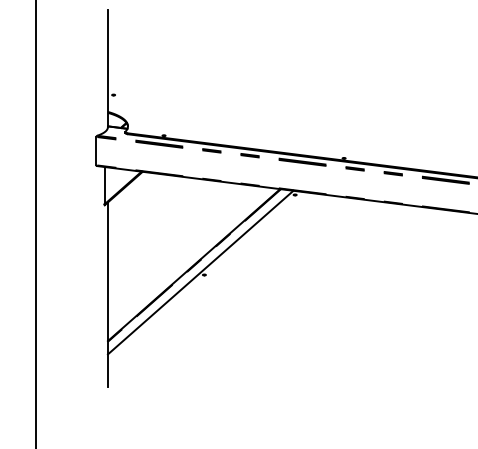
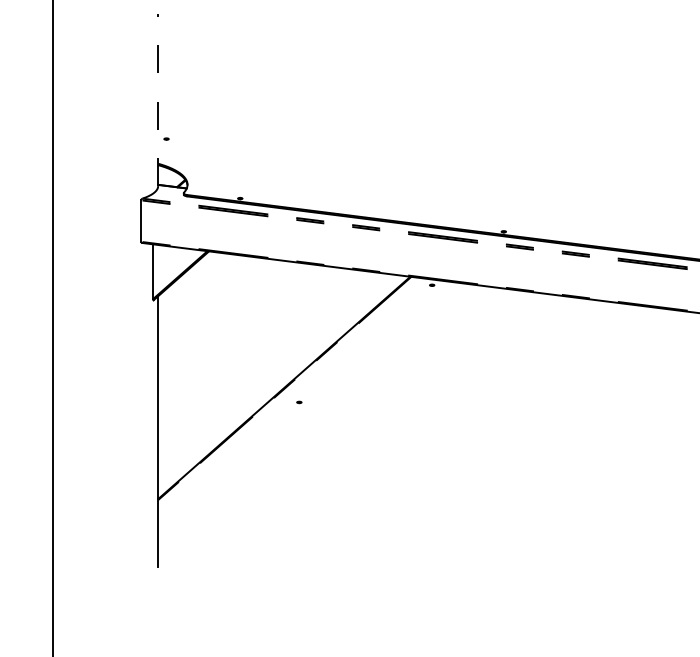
line: (107, 68) -> (157, 100), solid -> dashed
line: (200, 272) -> (293, 398), removed

